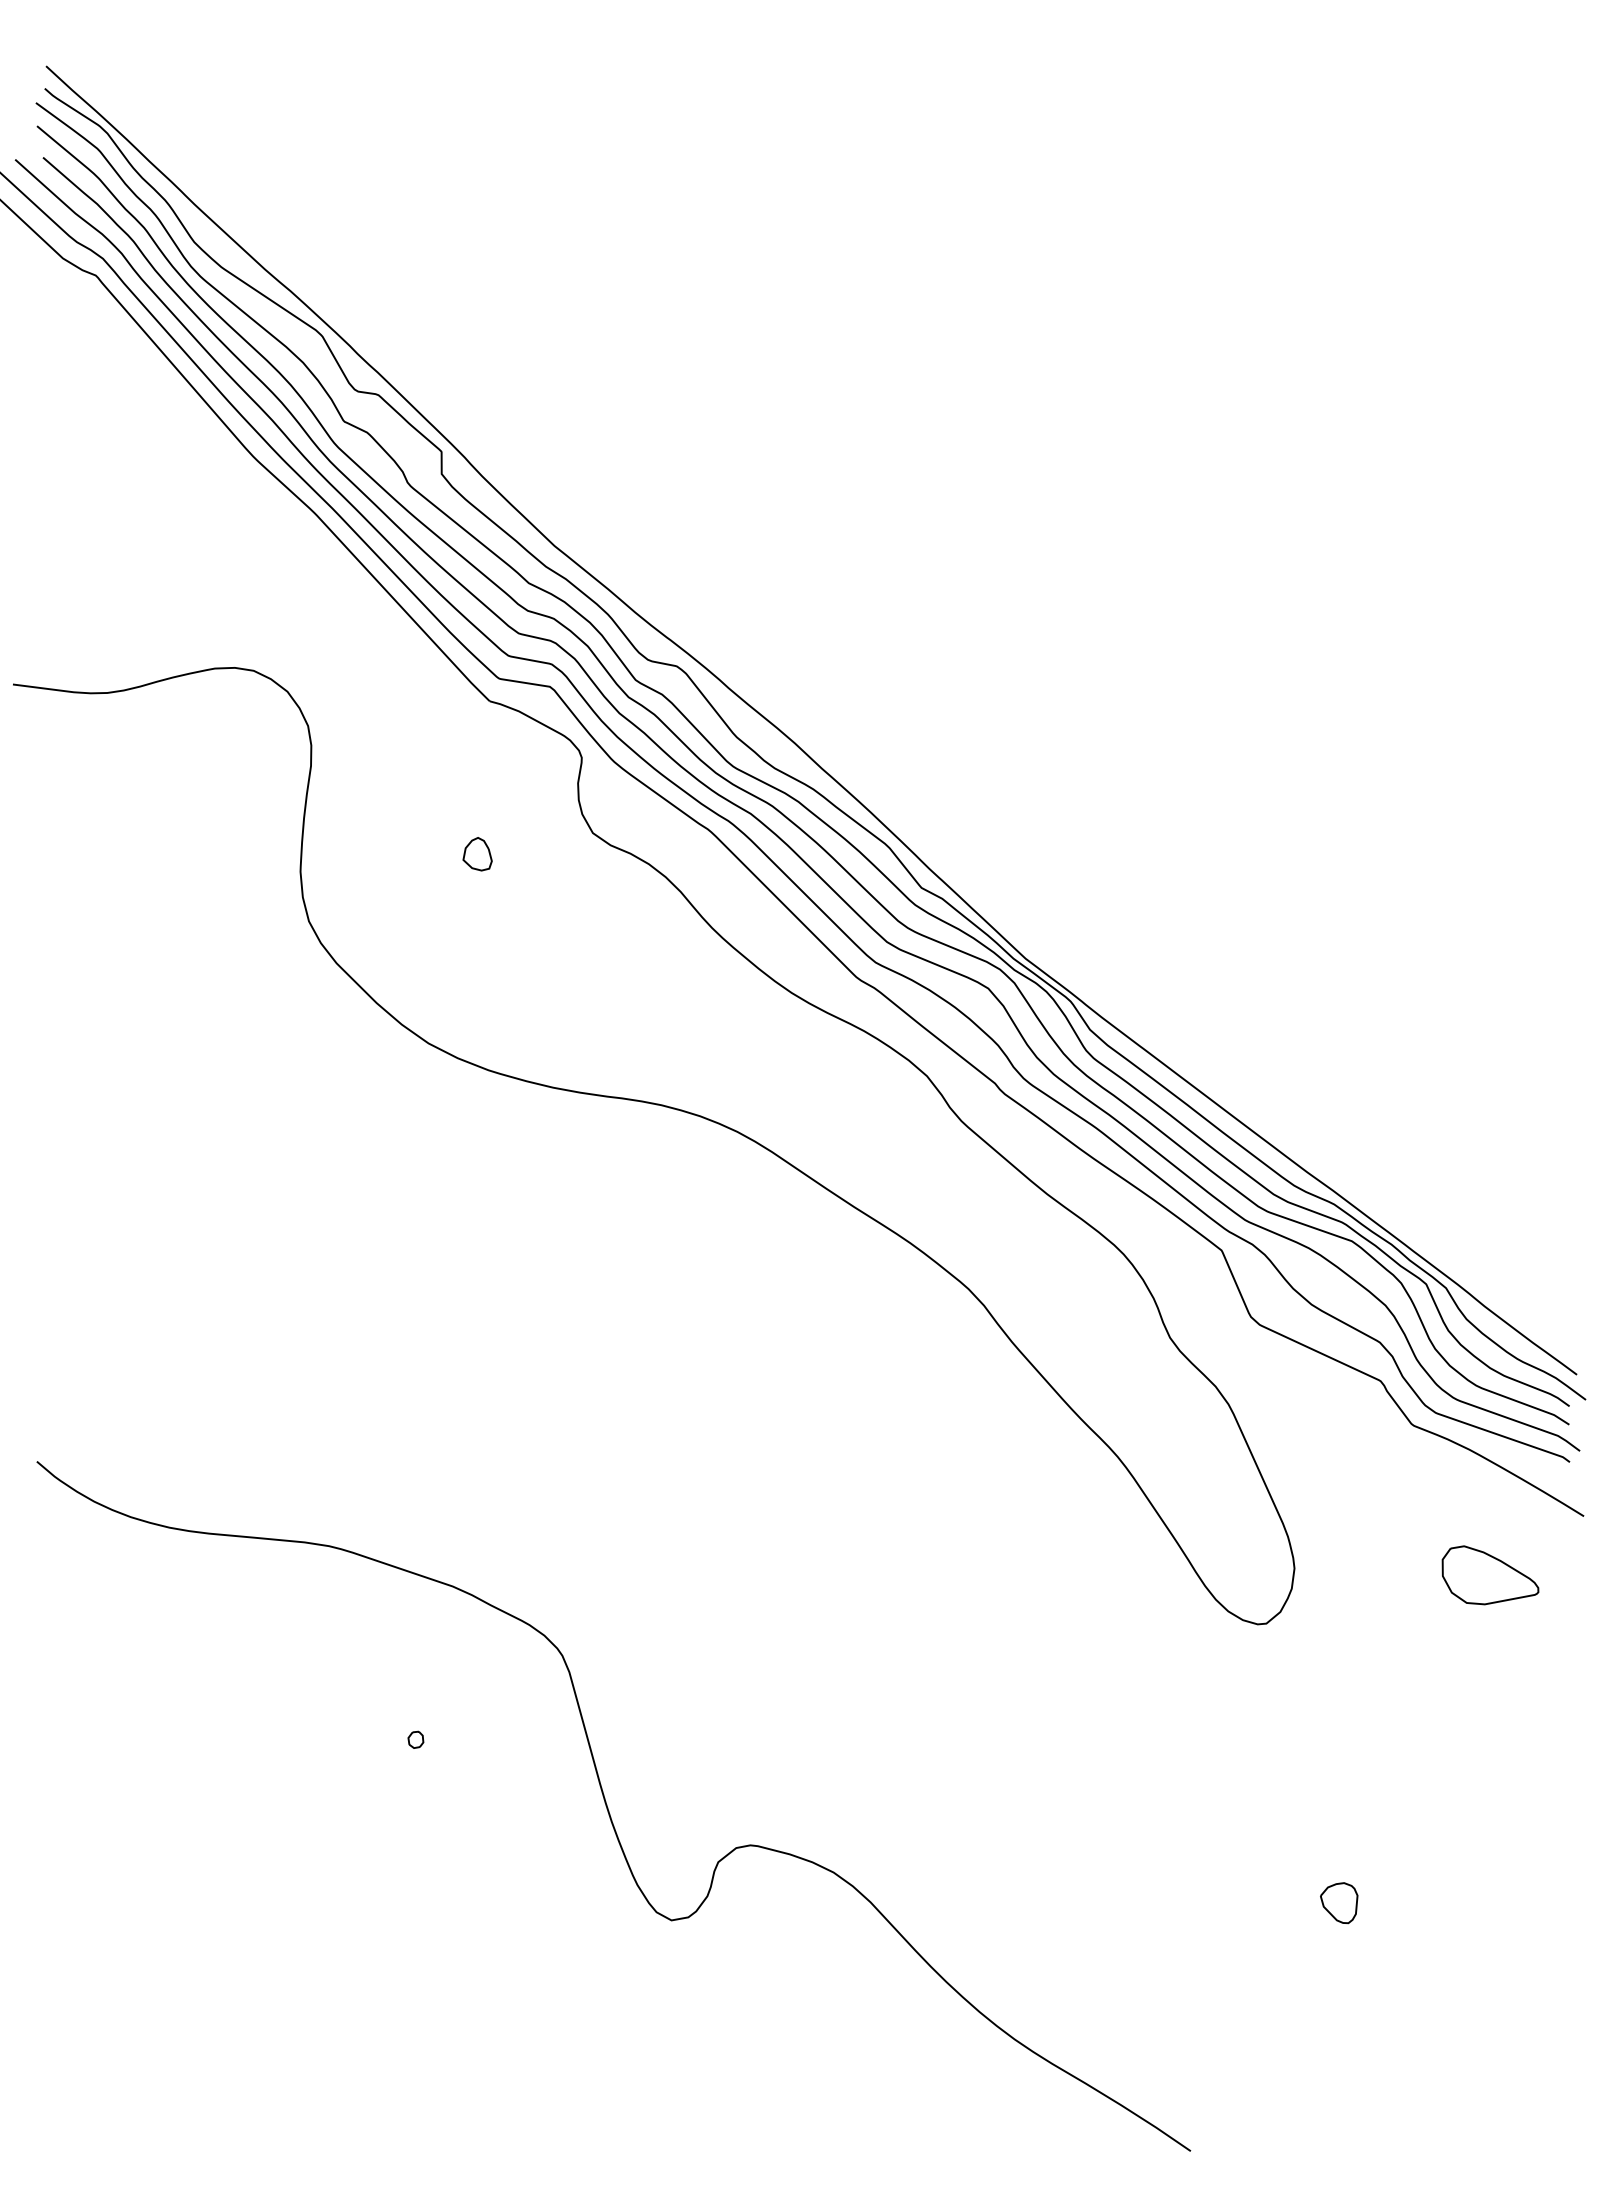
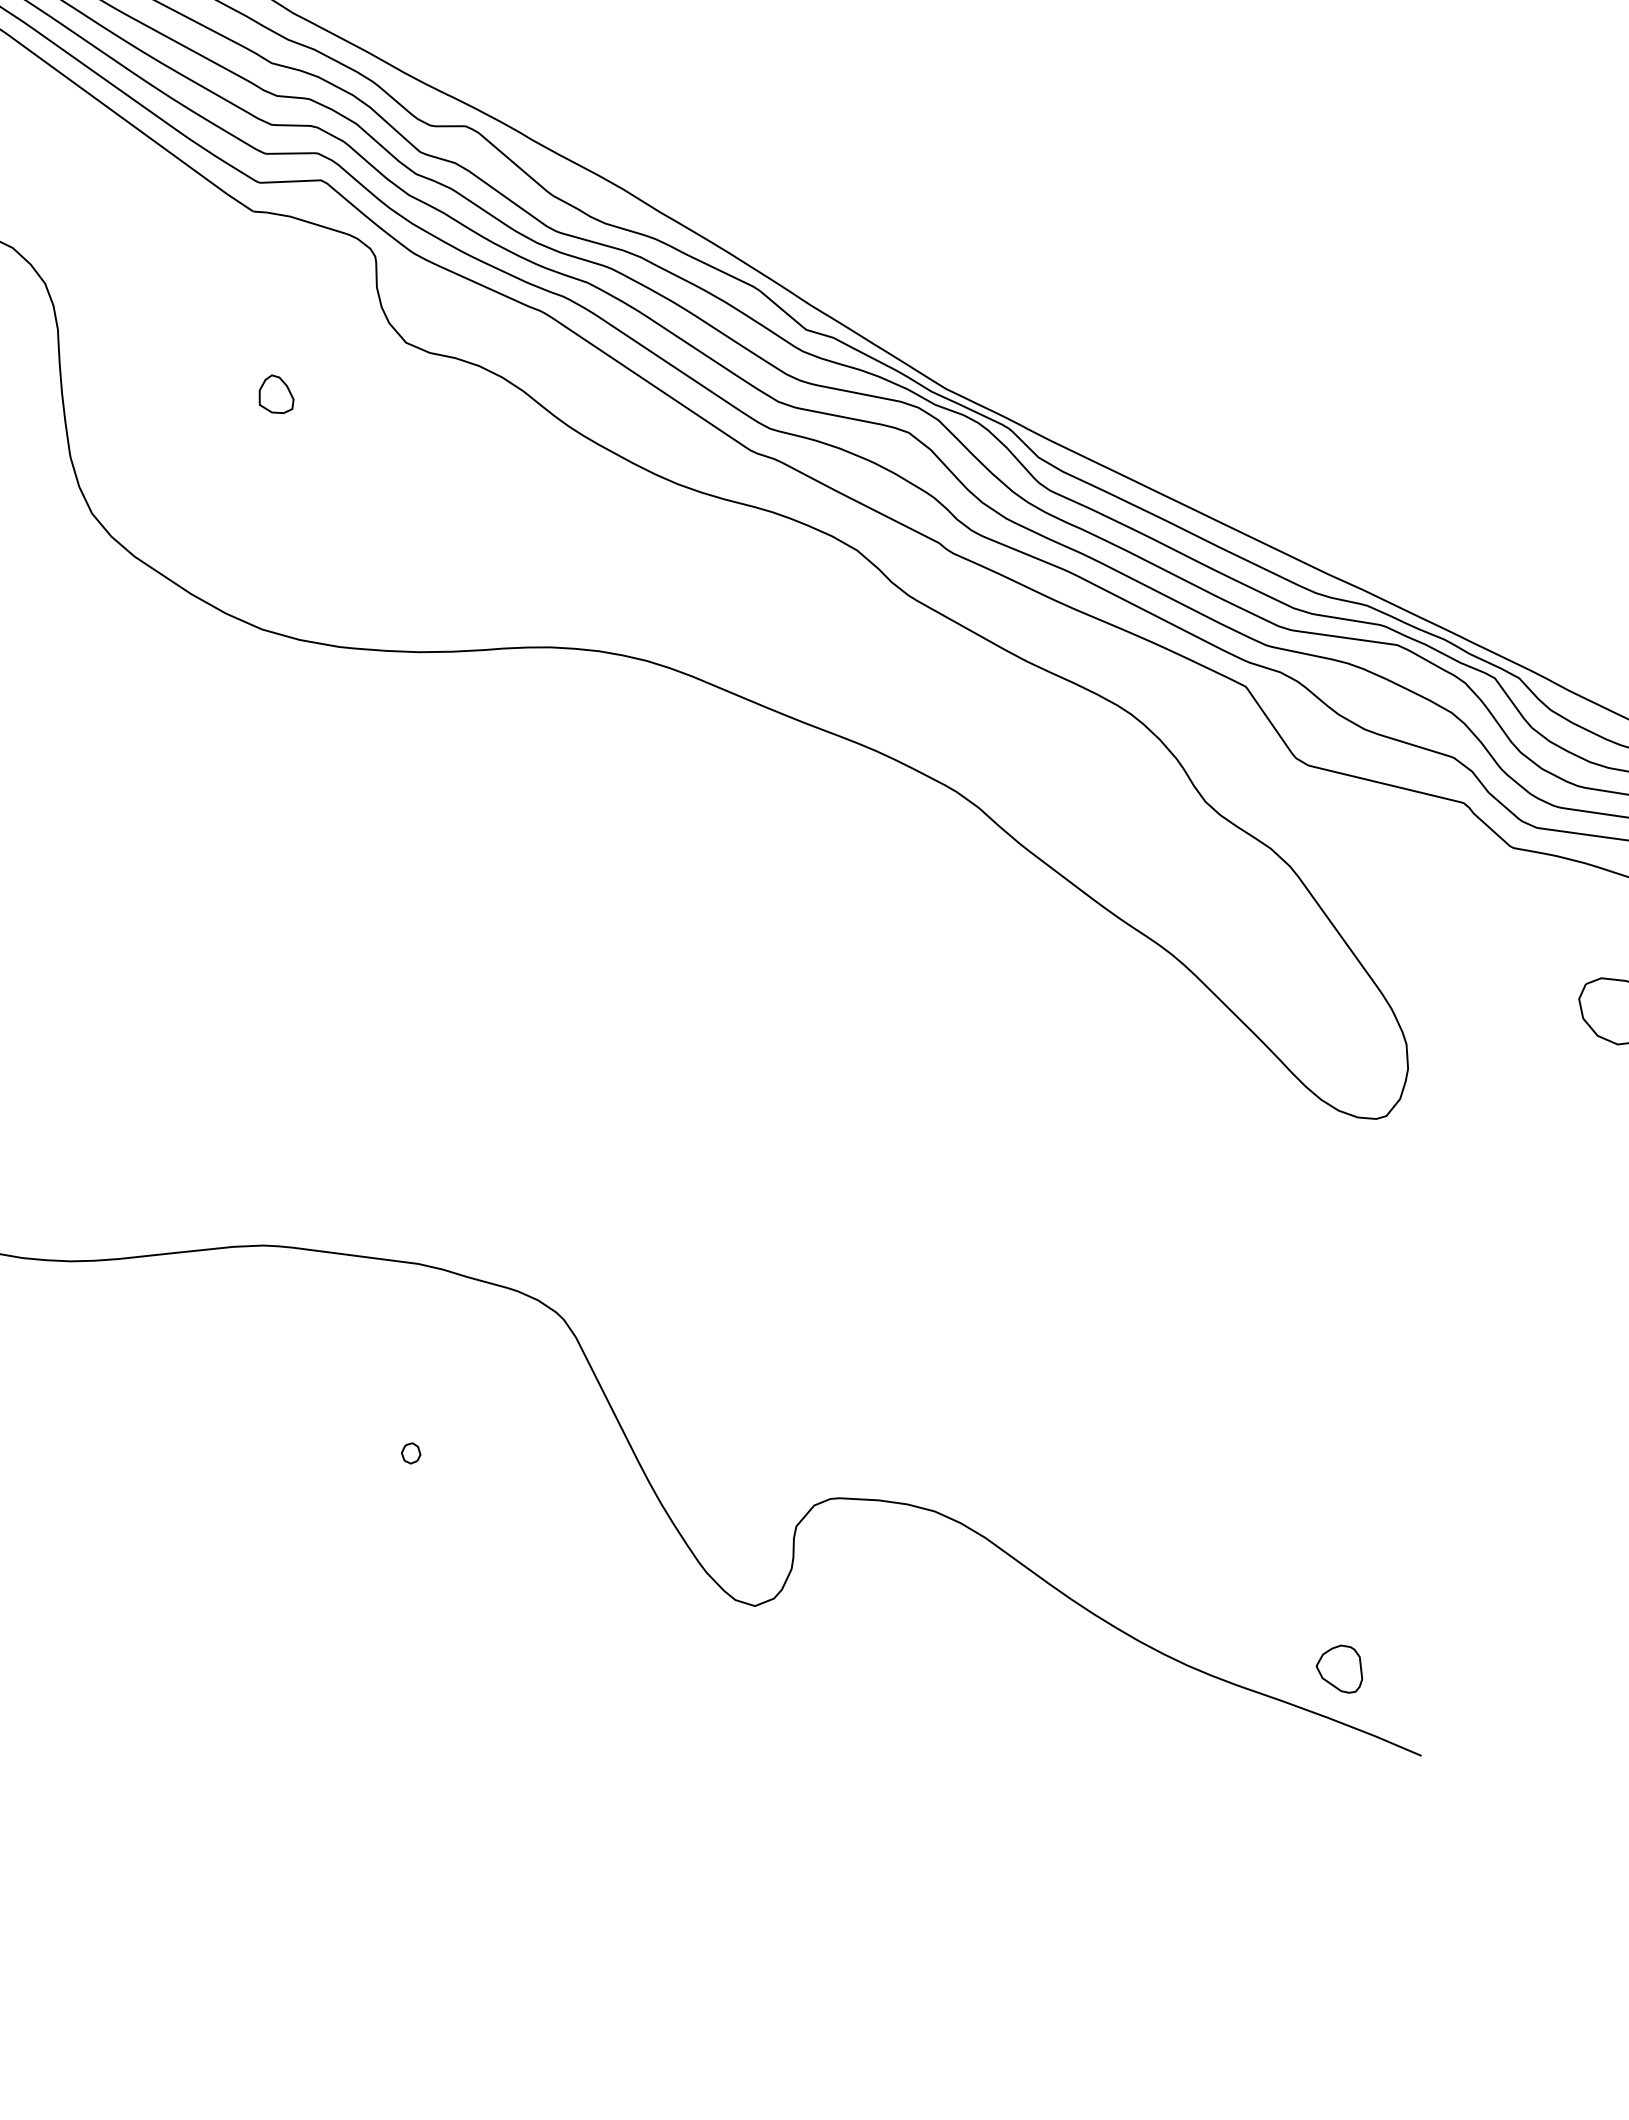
part: (1339, 1903) -> (1340, 1670), moved

